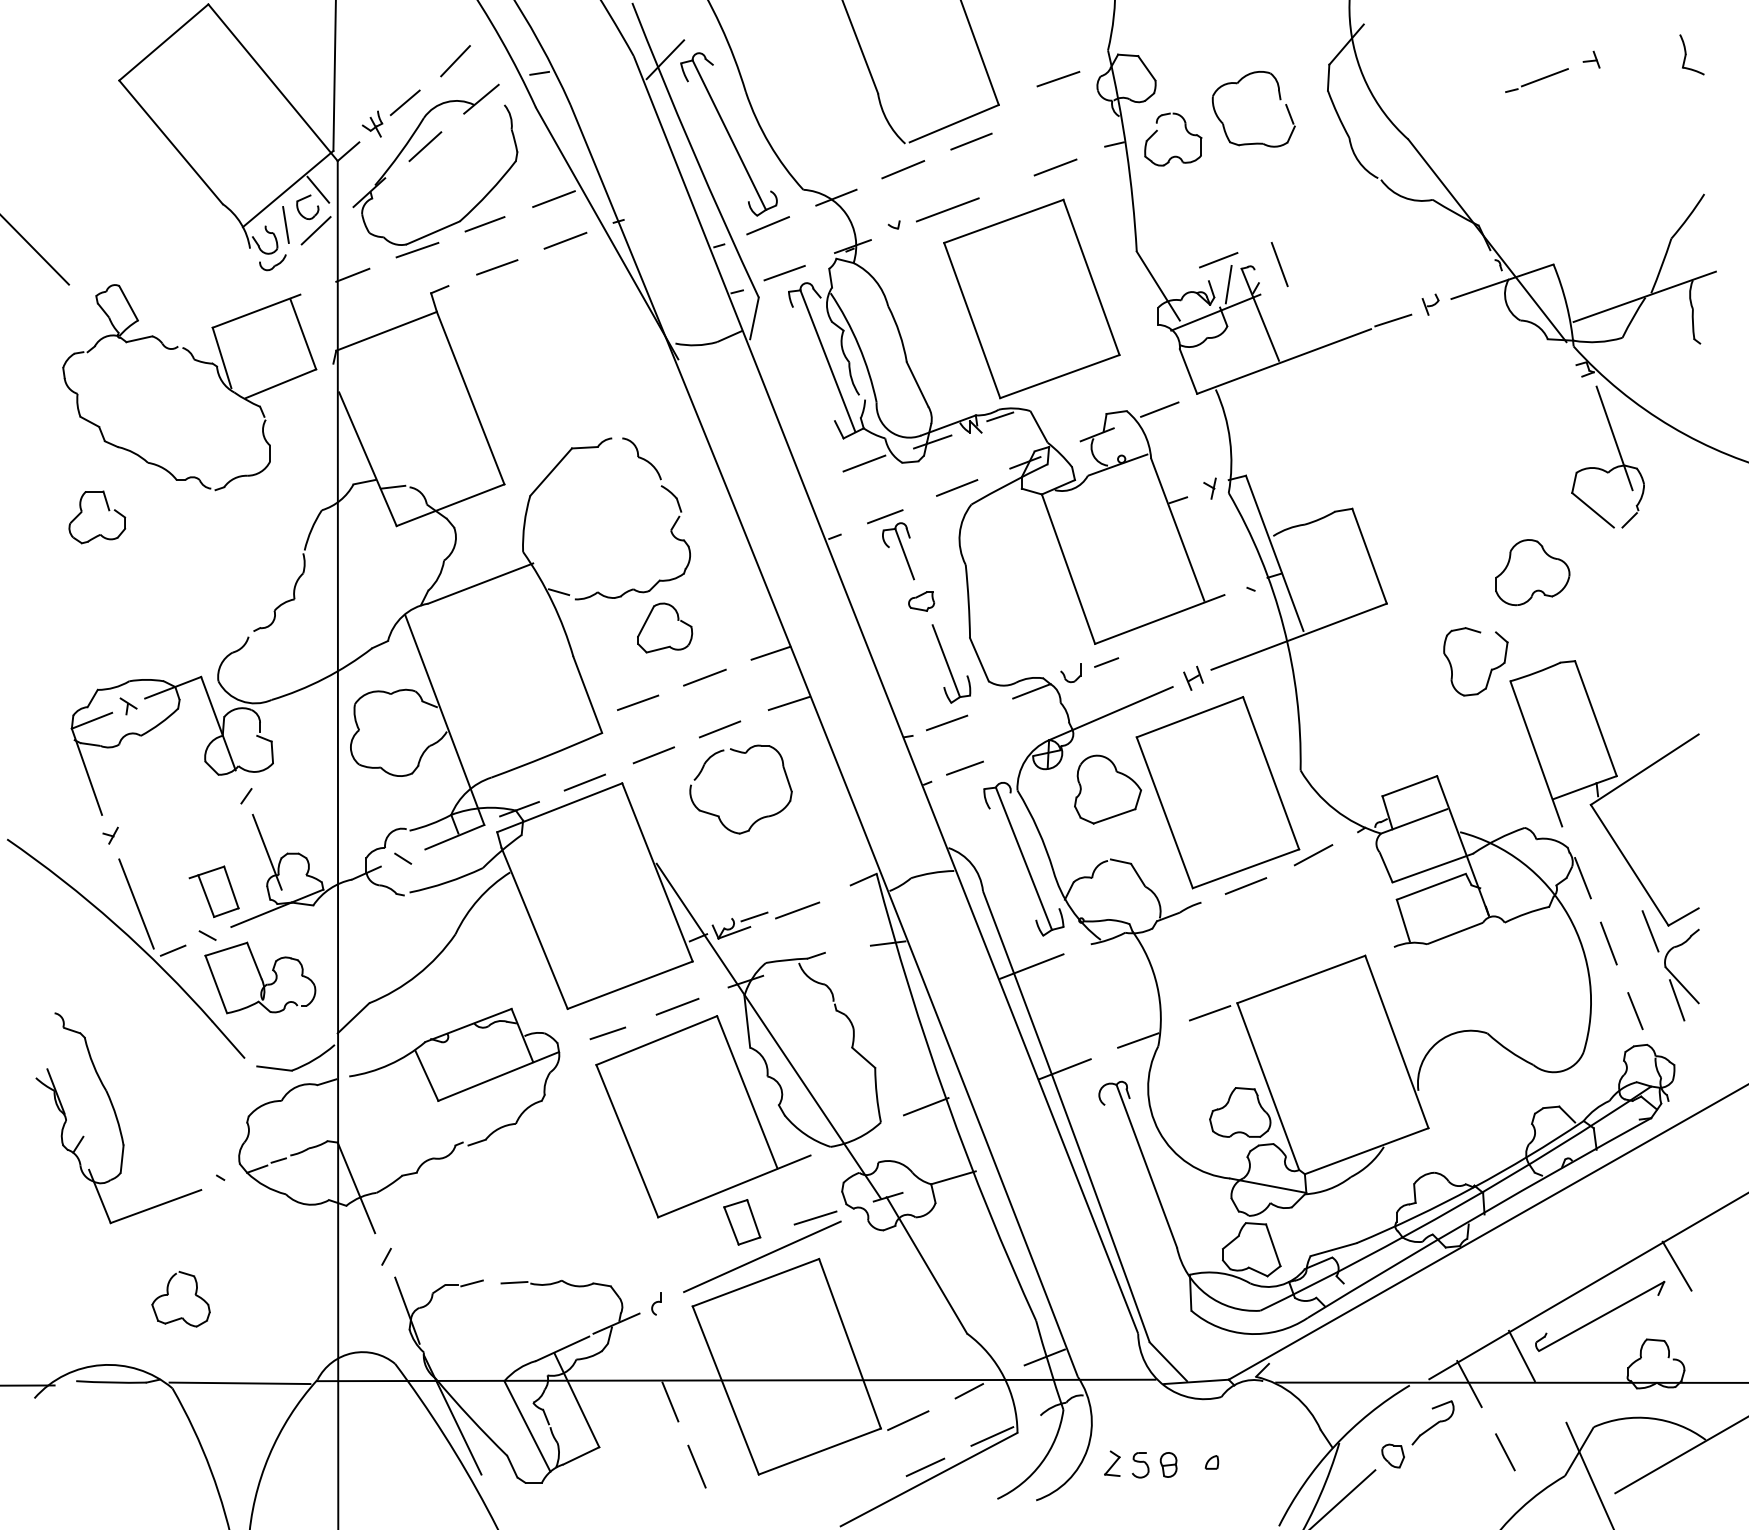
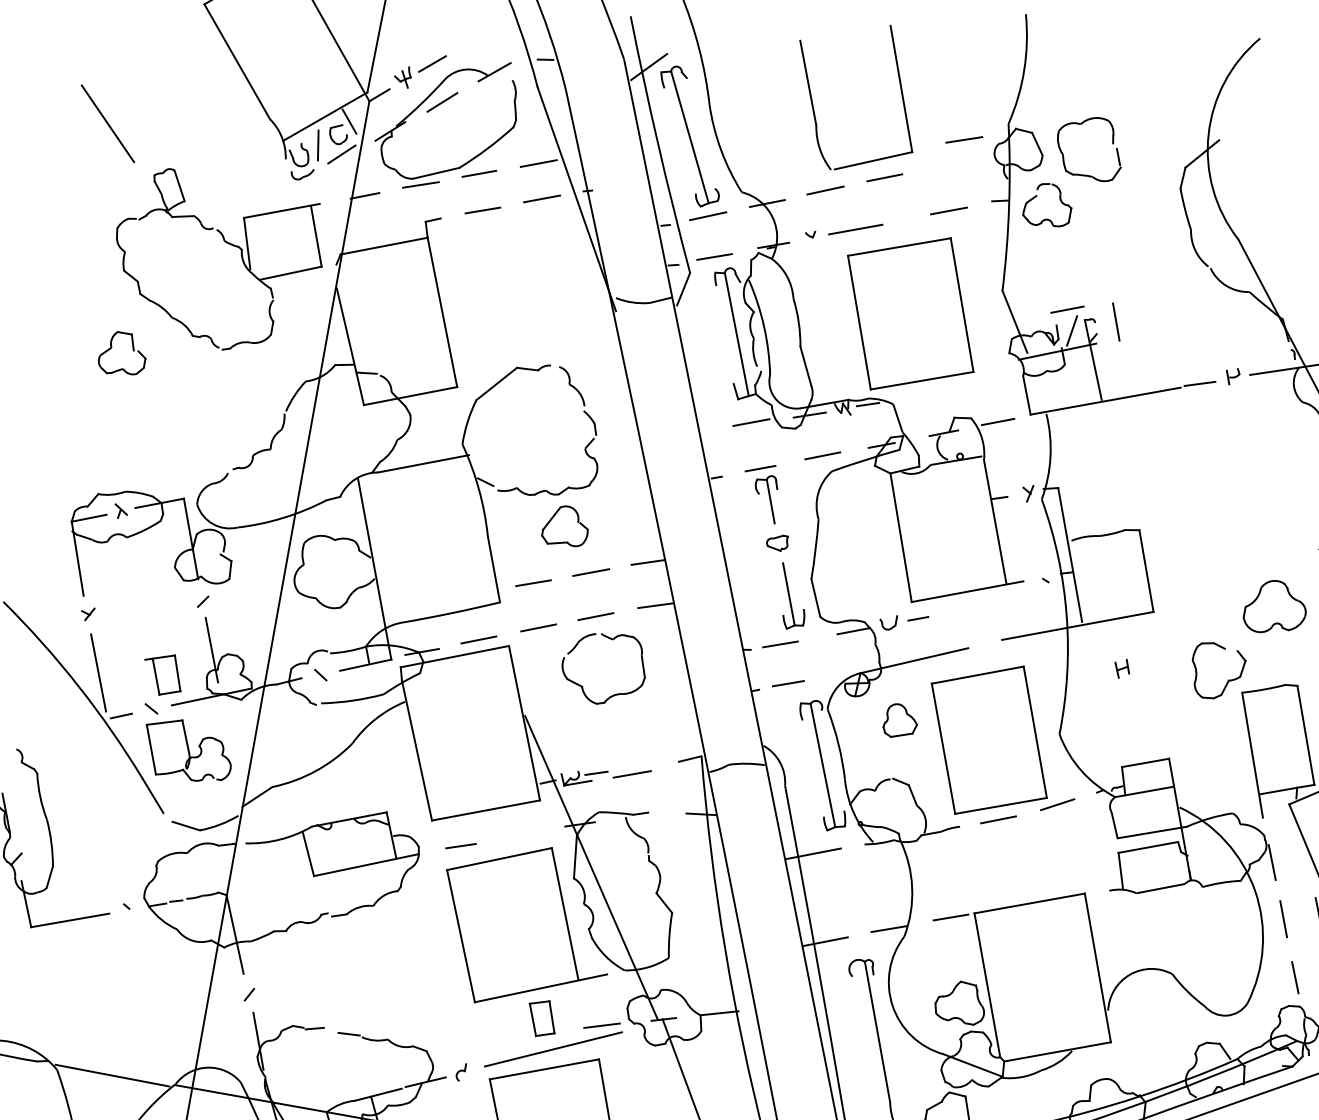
line: (455, 61) -> (479, 37), removed
part: (1279, 99) -> (1112, 143), moved
part: (1193, 677) -> (1122, 667), moved
part: (1107, 789) -> (900, 721), size x0.6
line: (677, 1006) -> (521, 834), removed
line: (925, 1106) -> (707, 951), removed
part: (168, 1295) -> (67, 994), removed

